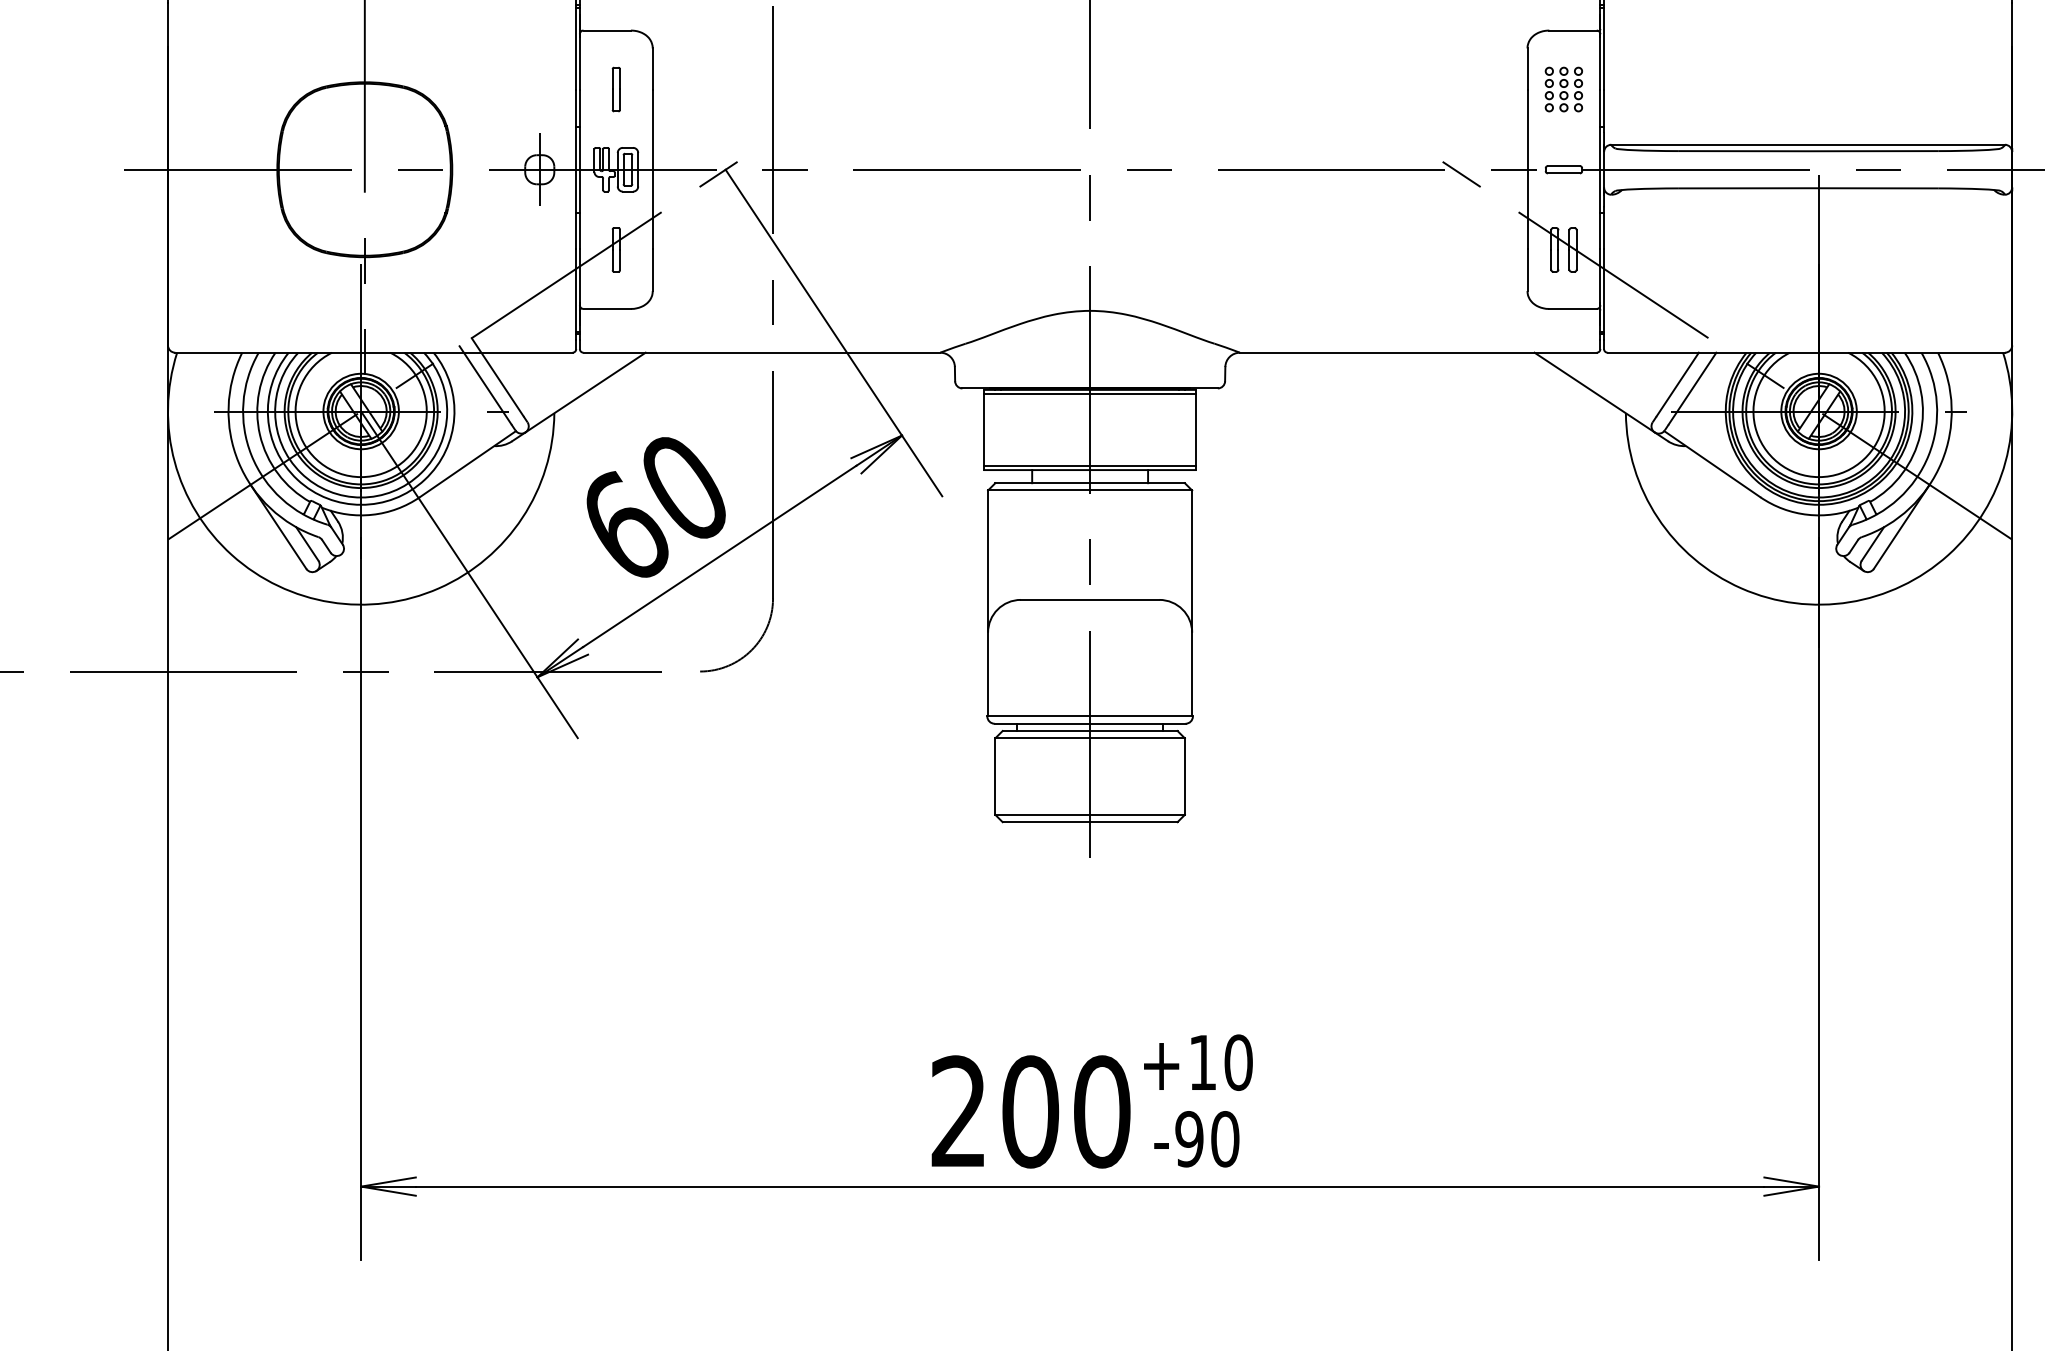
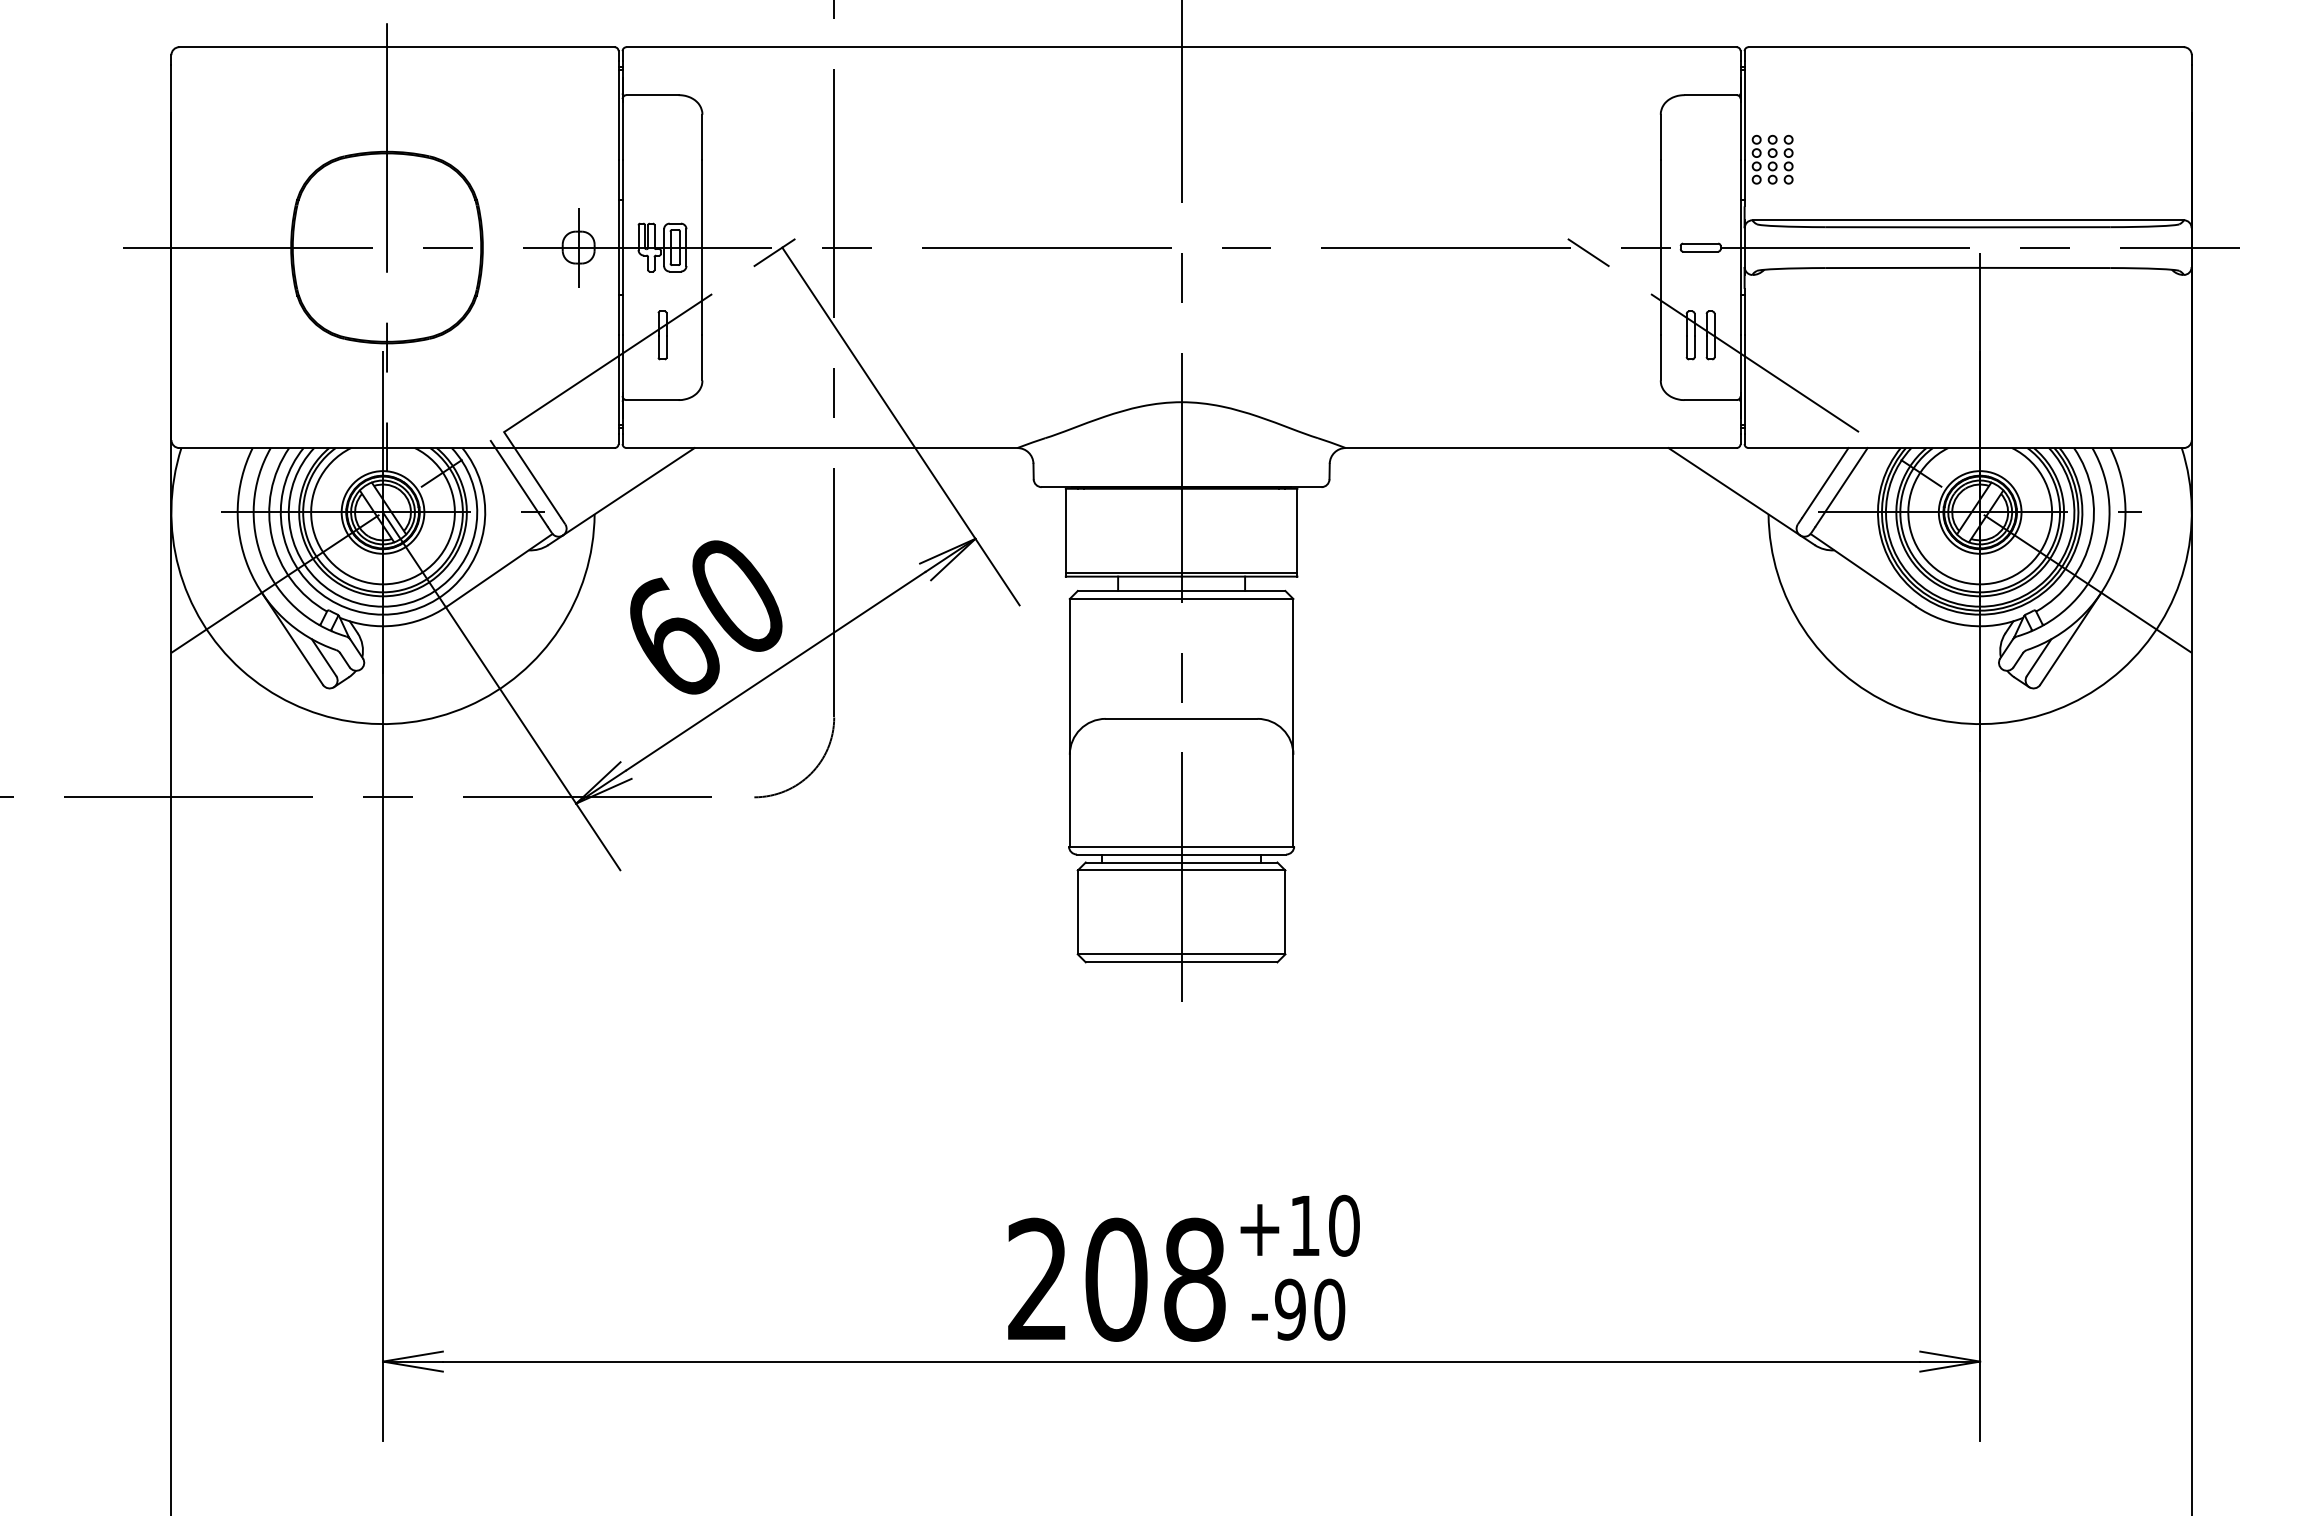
part: (616, 89) -> (662, 159), removed
part: (1563, 89) -> (1772, 159), moved
line: (1090, 393) -> (1181, 492), removed
text: (1101, 1111) -> (1194, 1279), 200 -> 208

